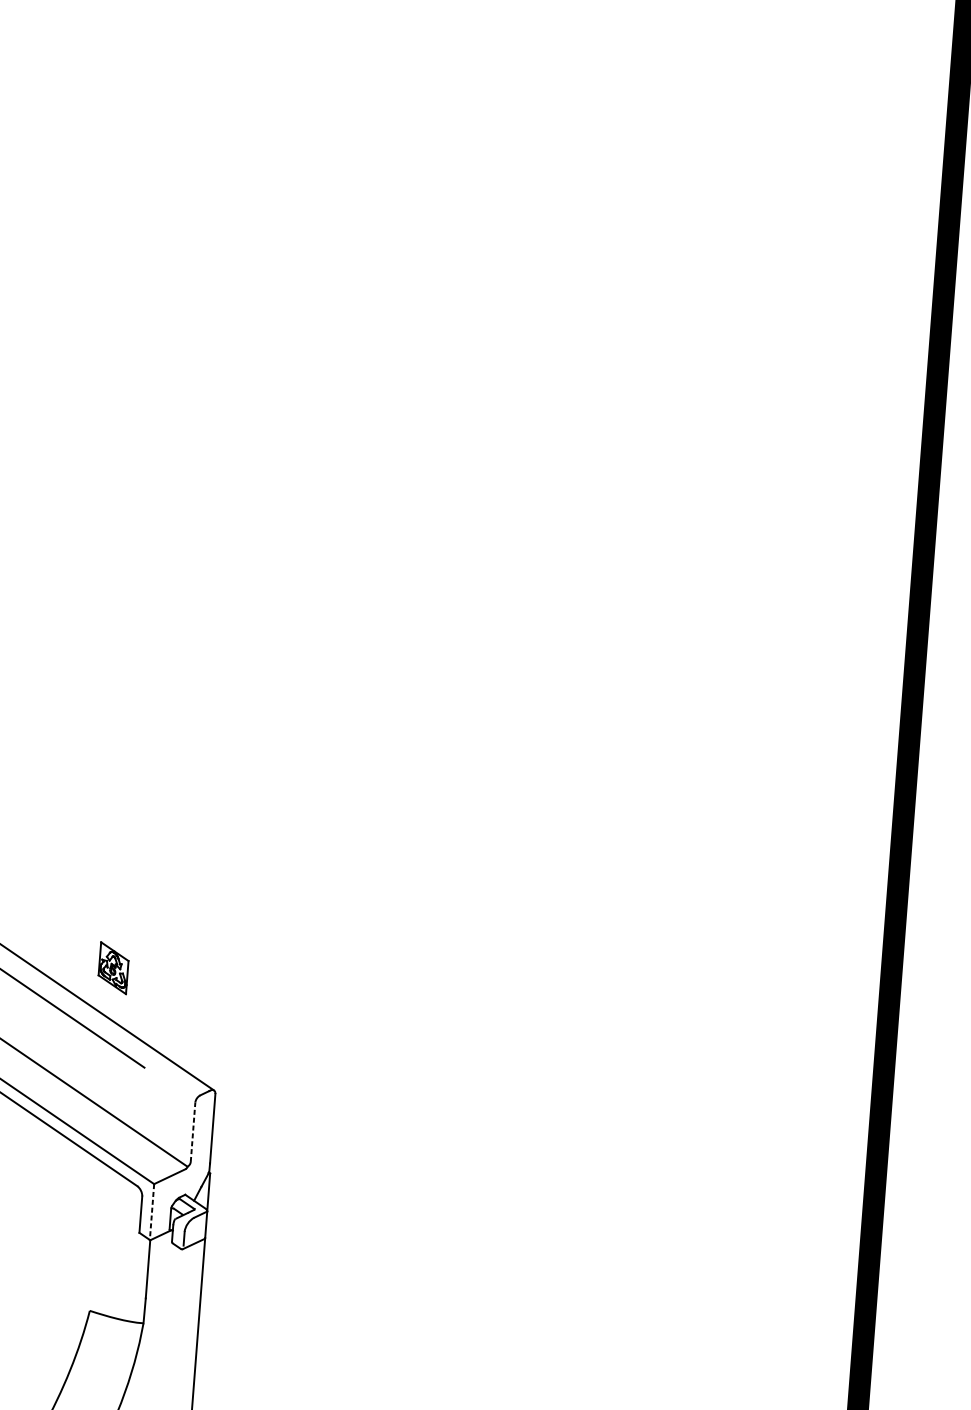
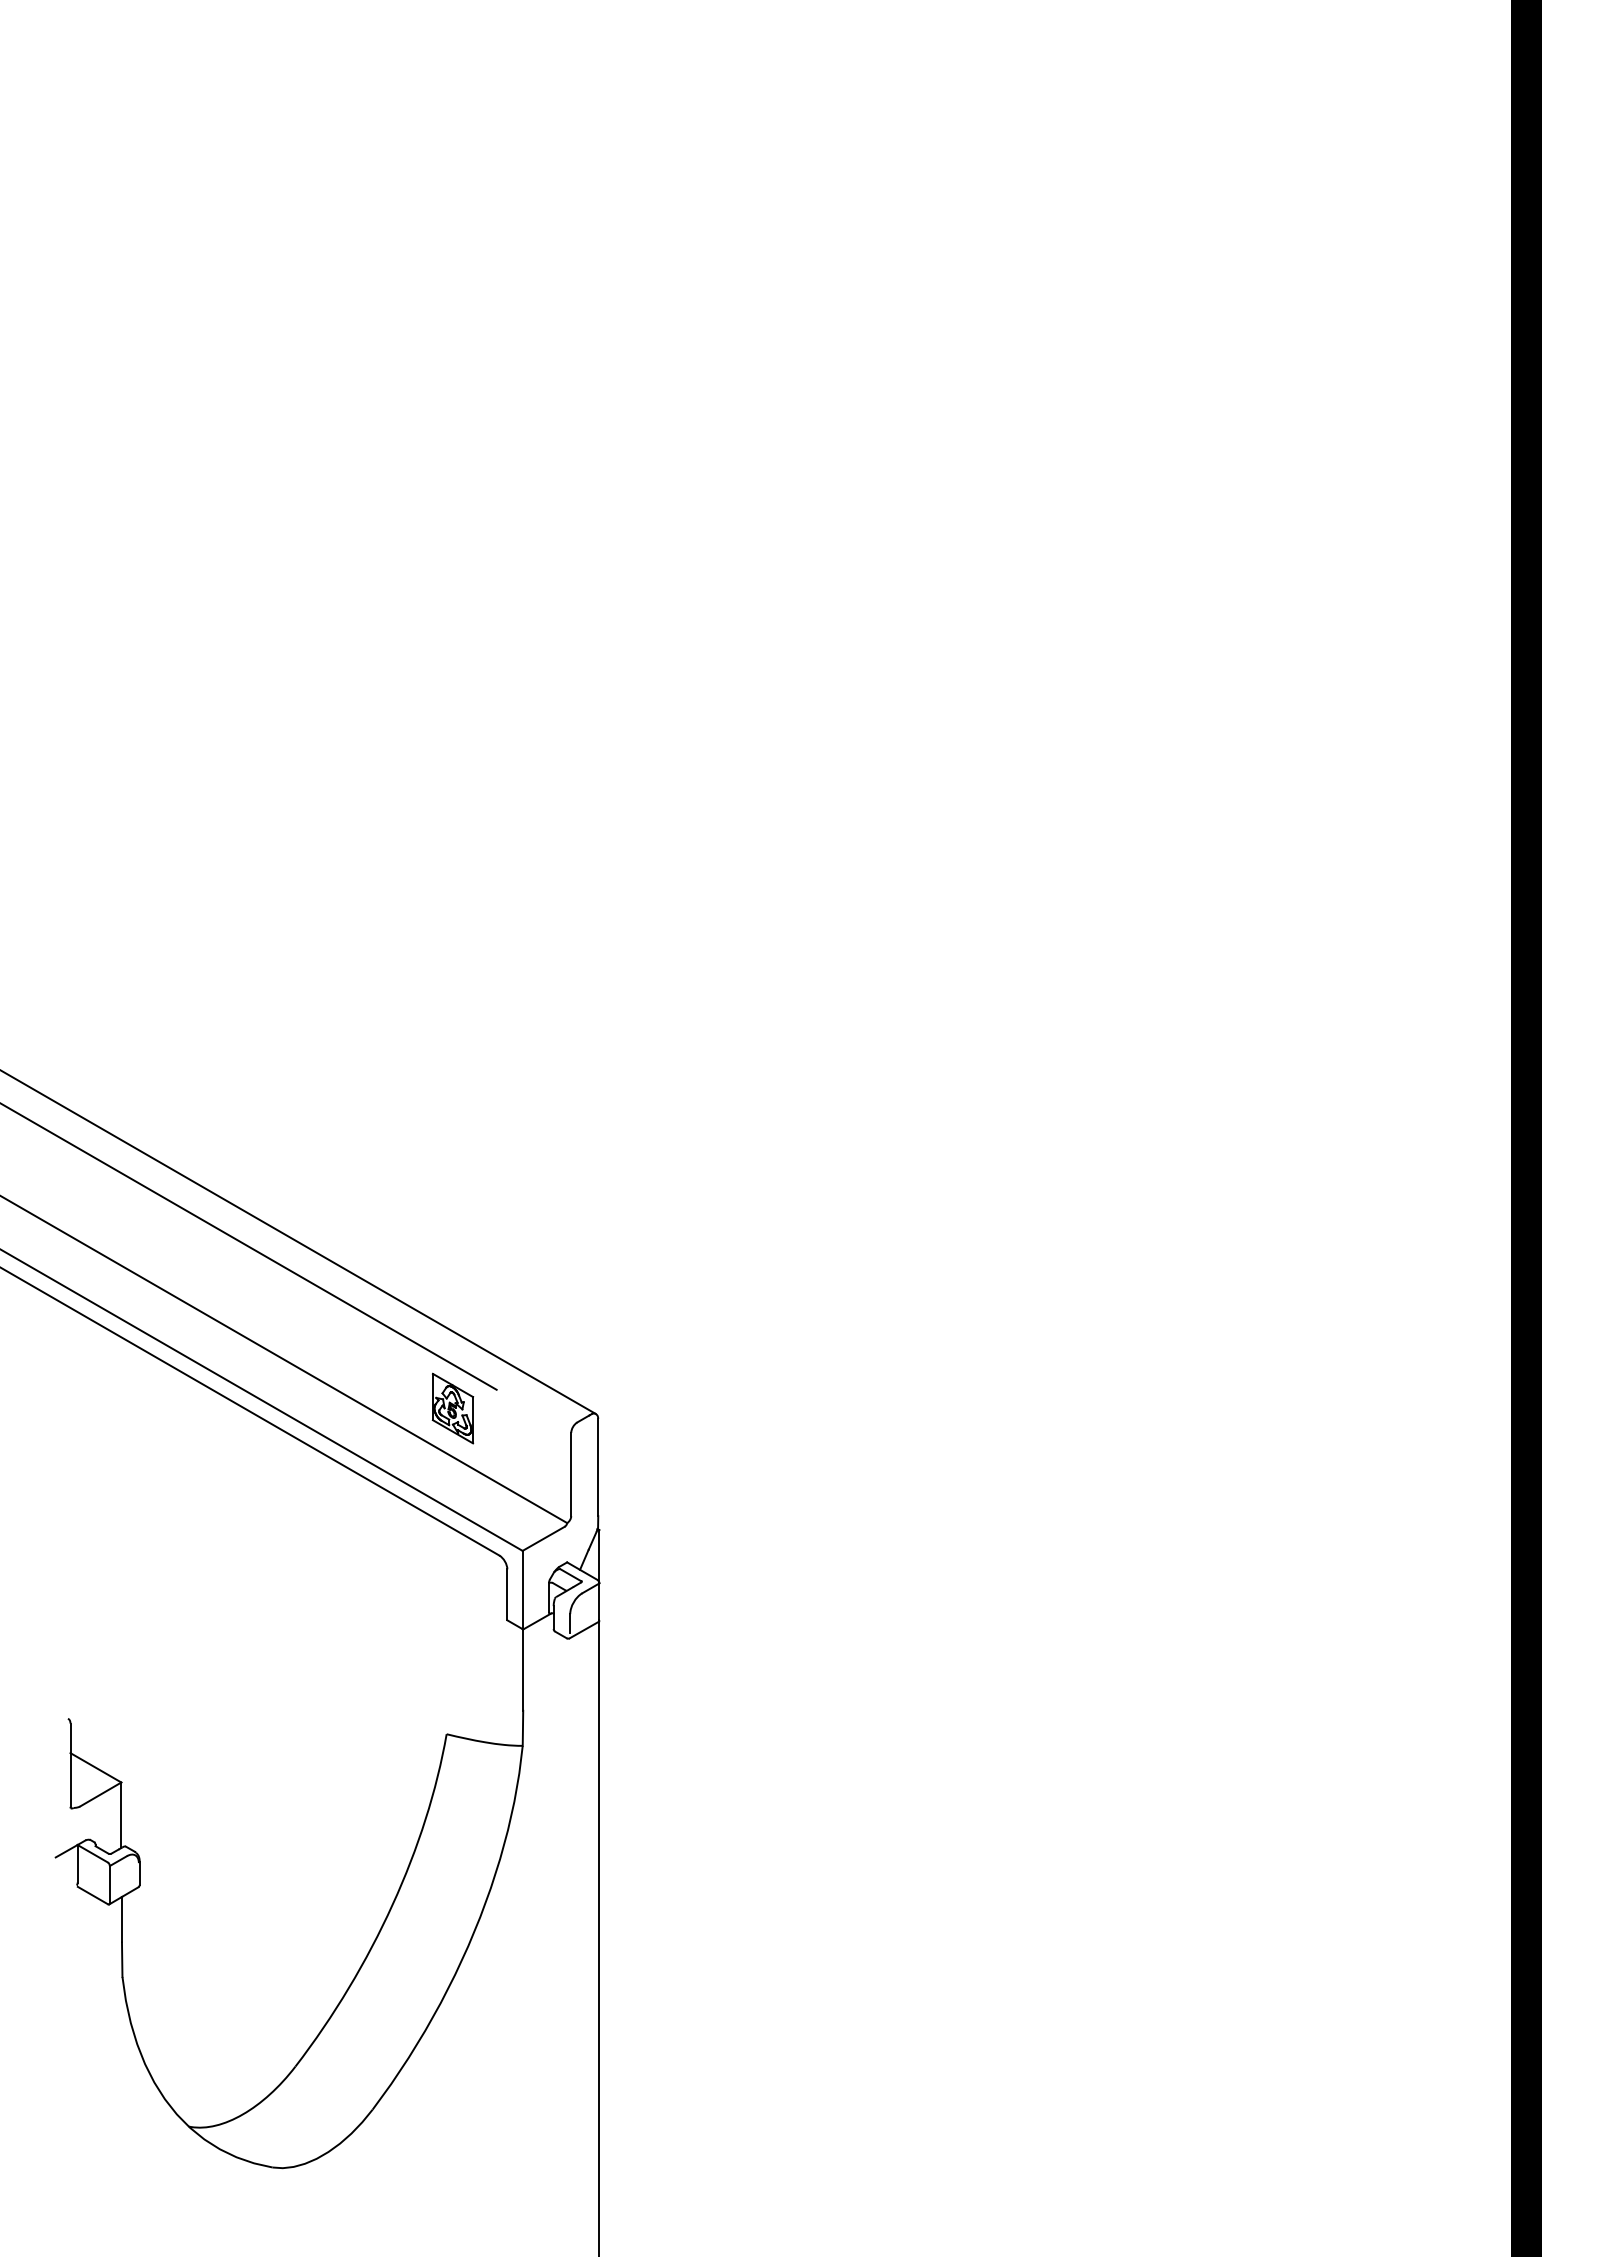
part: (113, 968) -> (452, 1408), moved
line: (193, 1132) -> (571, 1474), dashed -> solid
line: (151, 1212) -> (522, 1590), dashed -> solid

